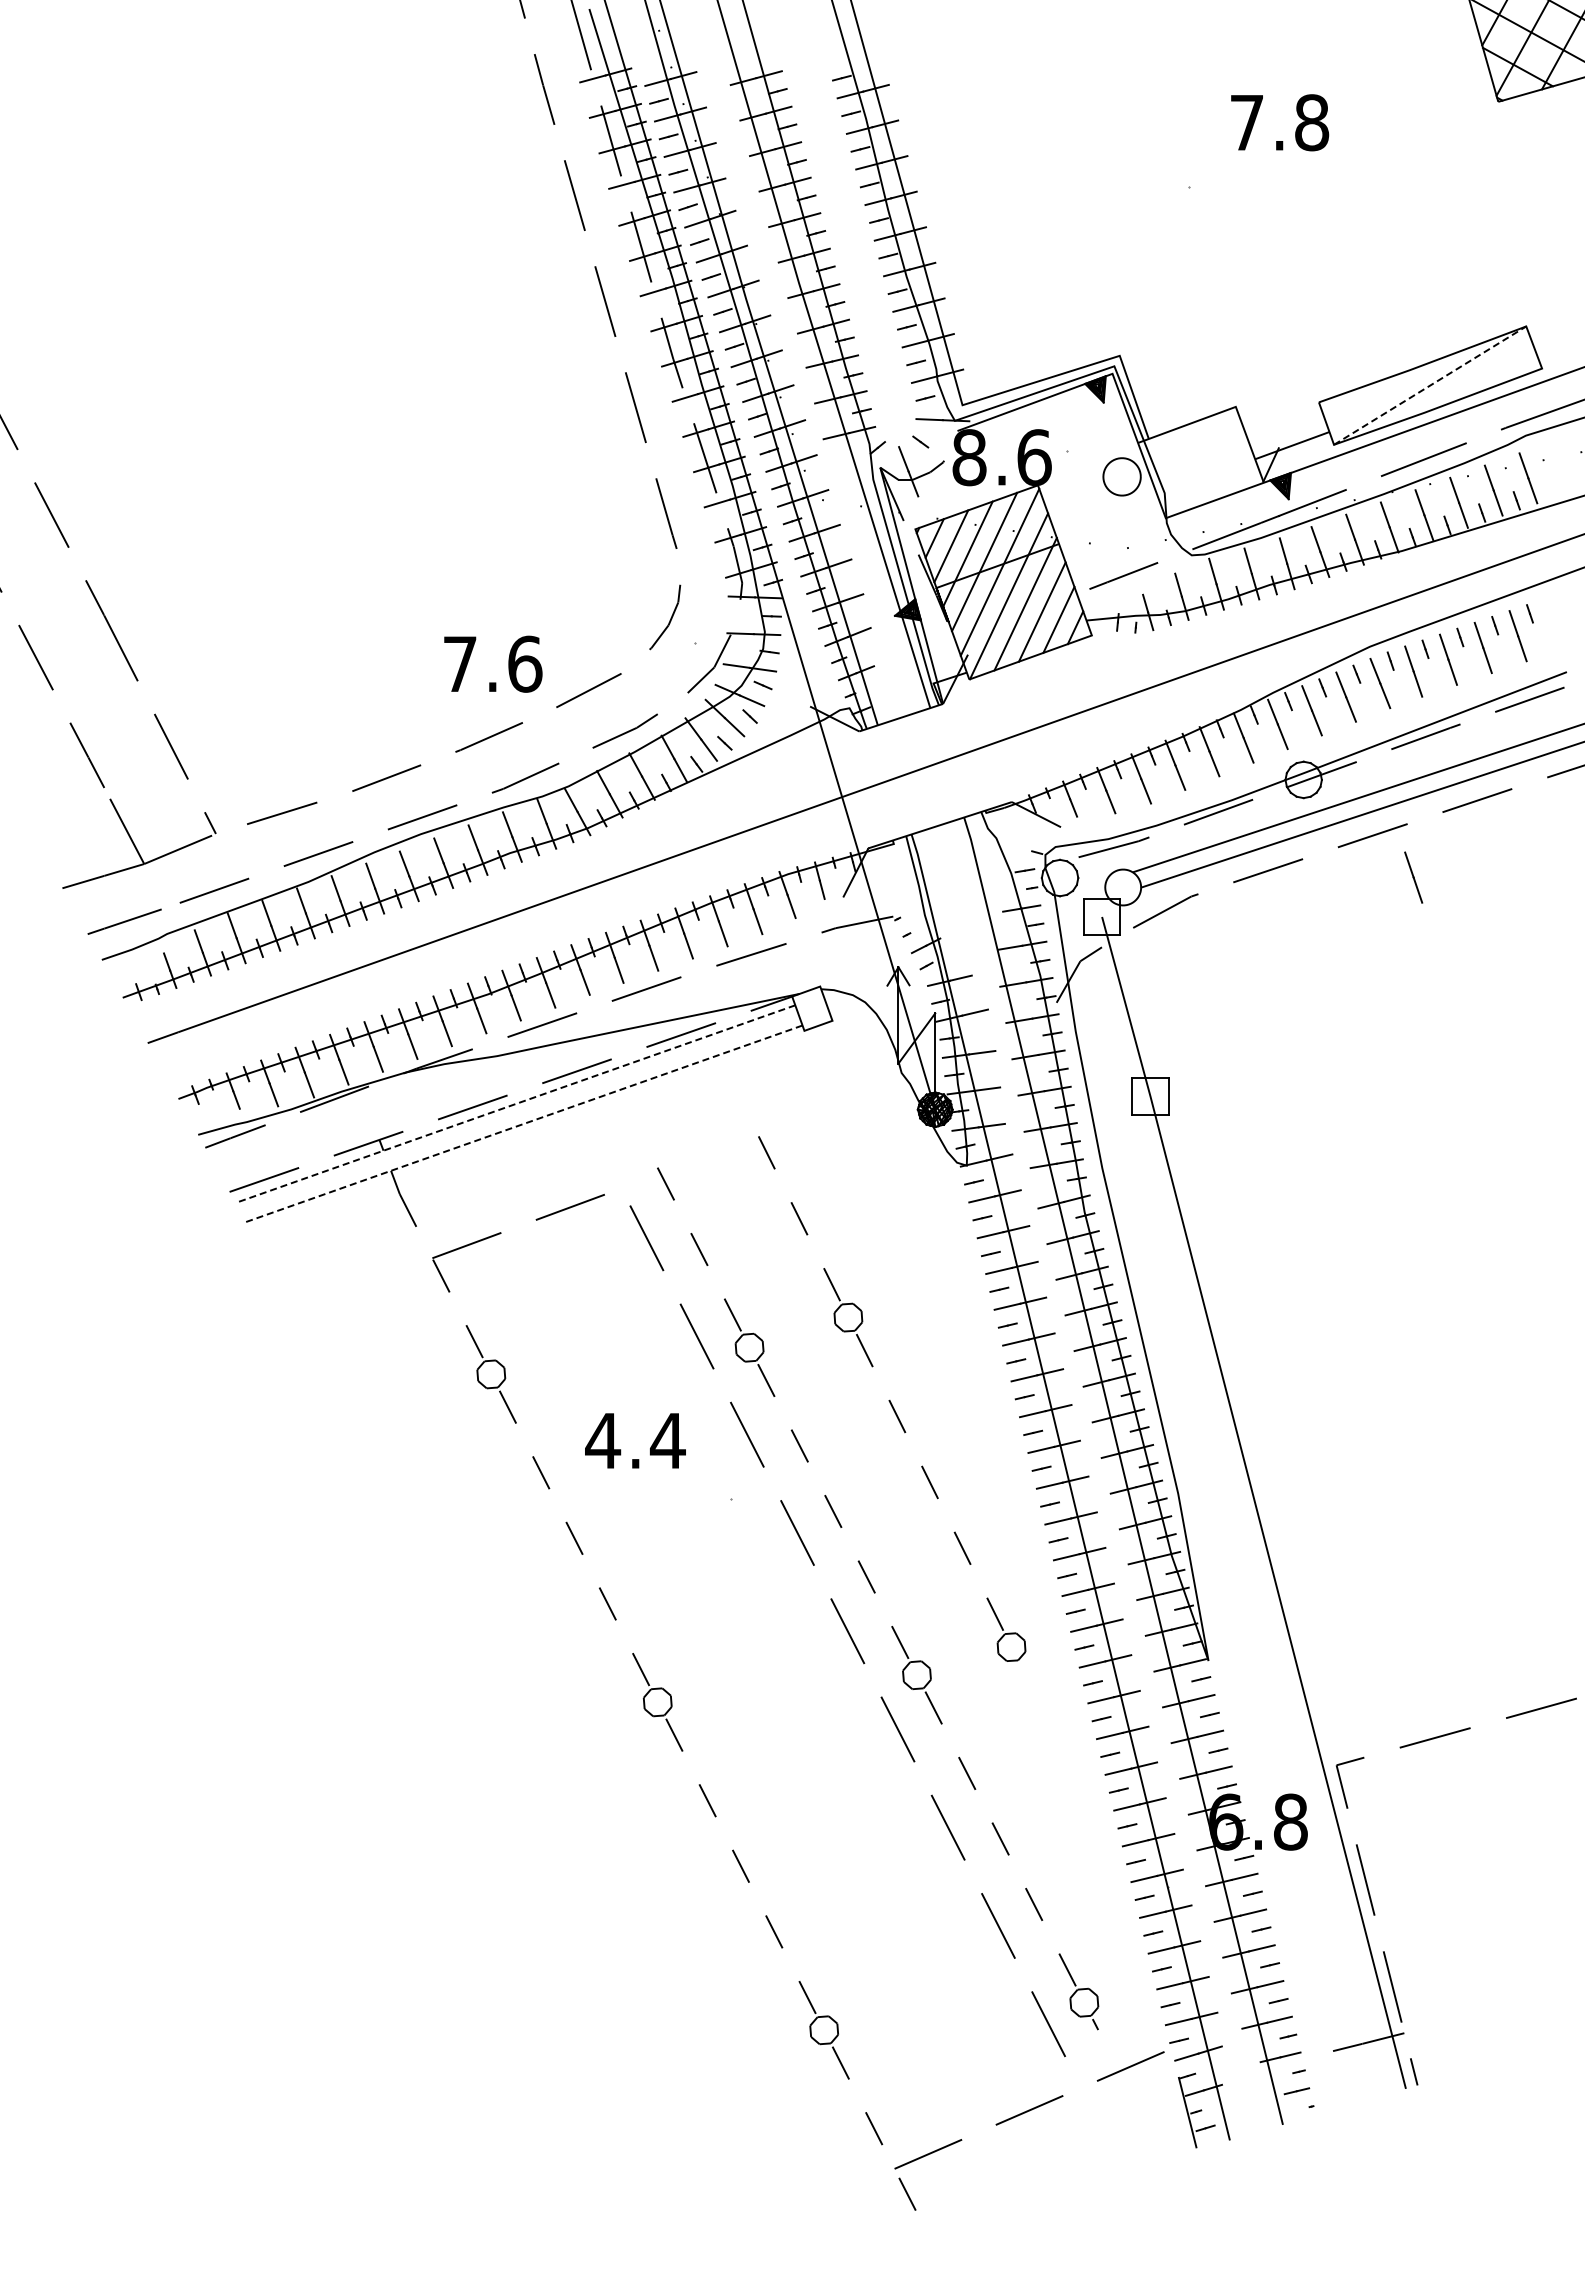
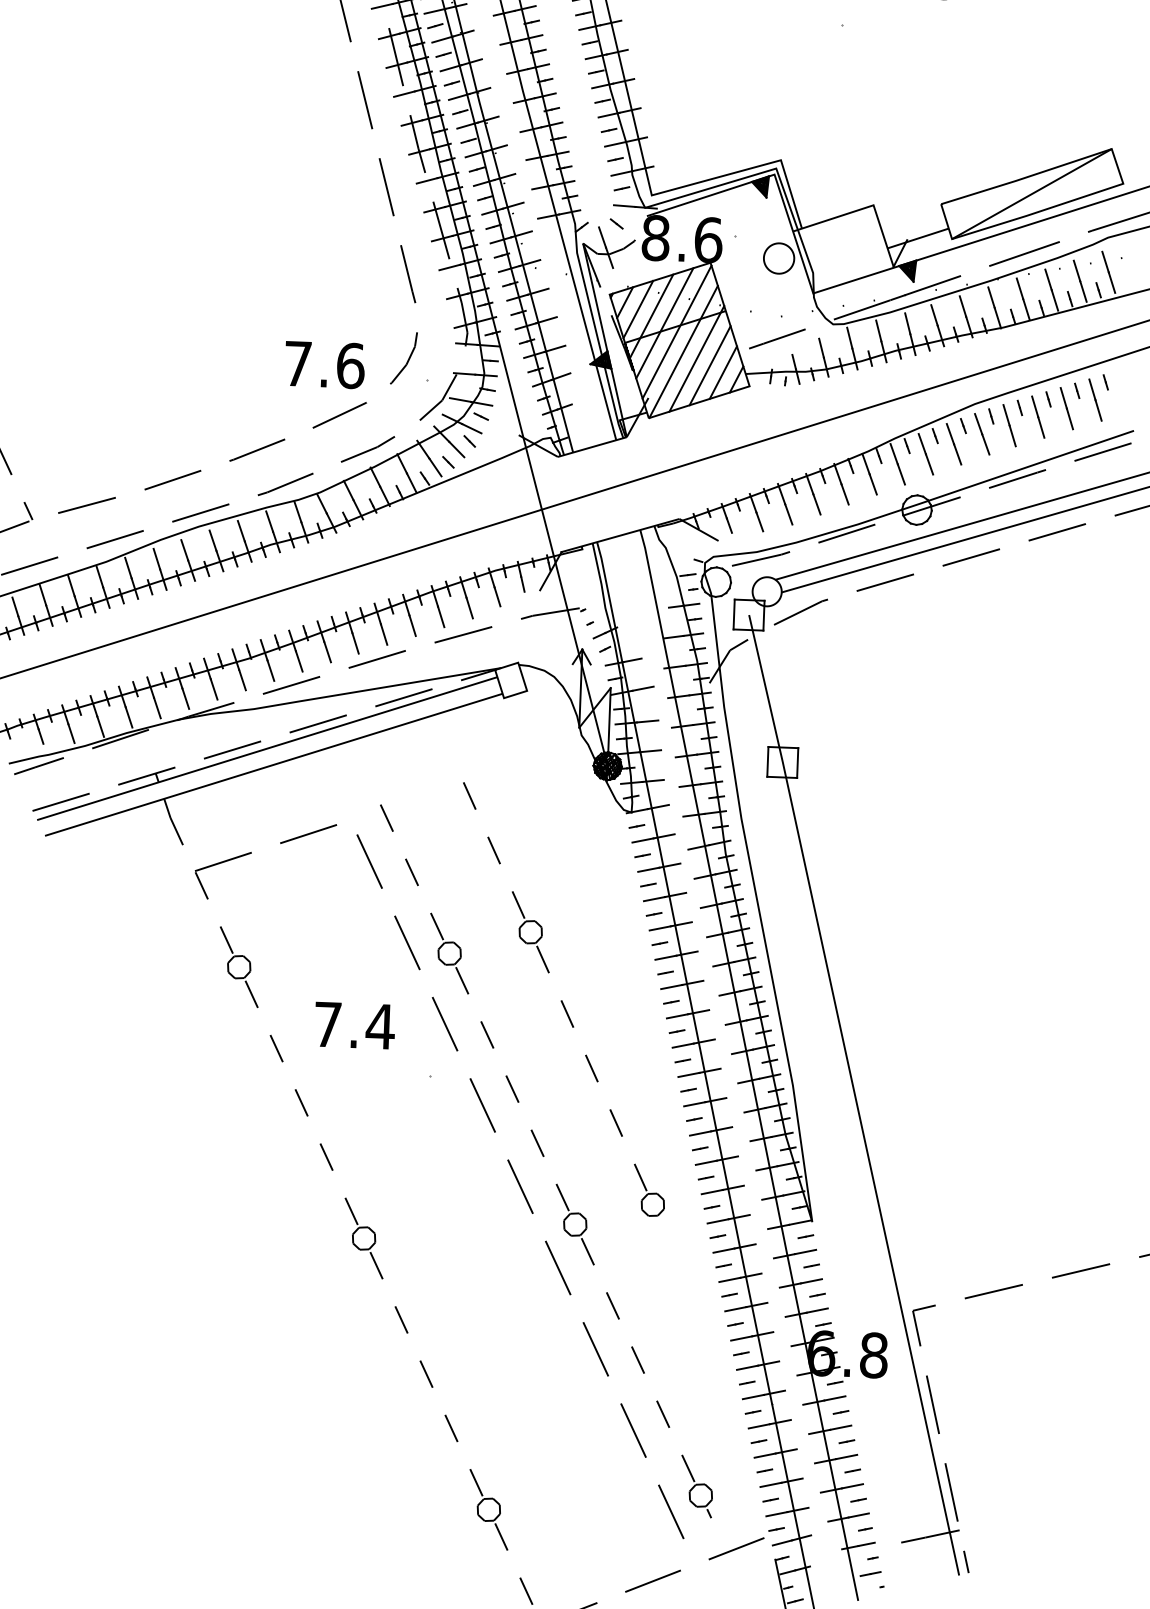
line: (1430, 385) -> (1032, 193), dashed -> solid
text: (493, 663) -> (325, 364), moved
line: (1413, 877) -> (1003, 592), removed
line: (515, 1104) -> (267, 748), dashed -> solid
line: (524, 1123) -> (273, 764), dashed -> solid
text: (603, 1440) -> (328, 1024), 4.4 -> 7.4

